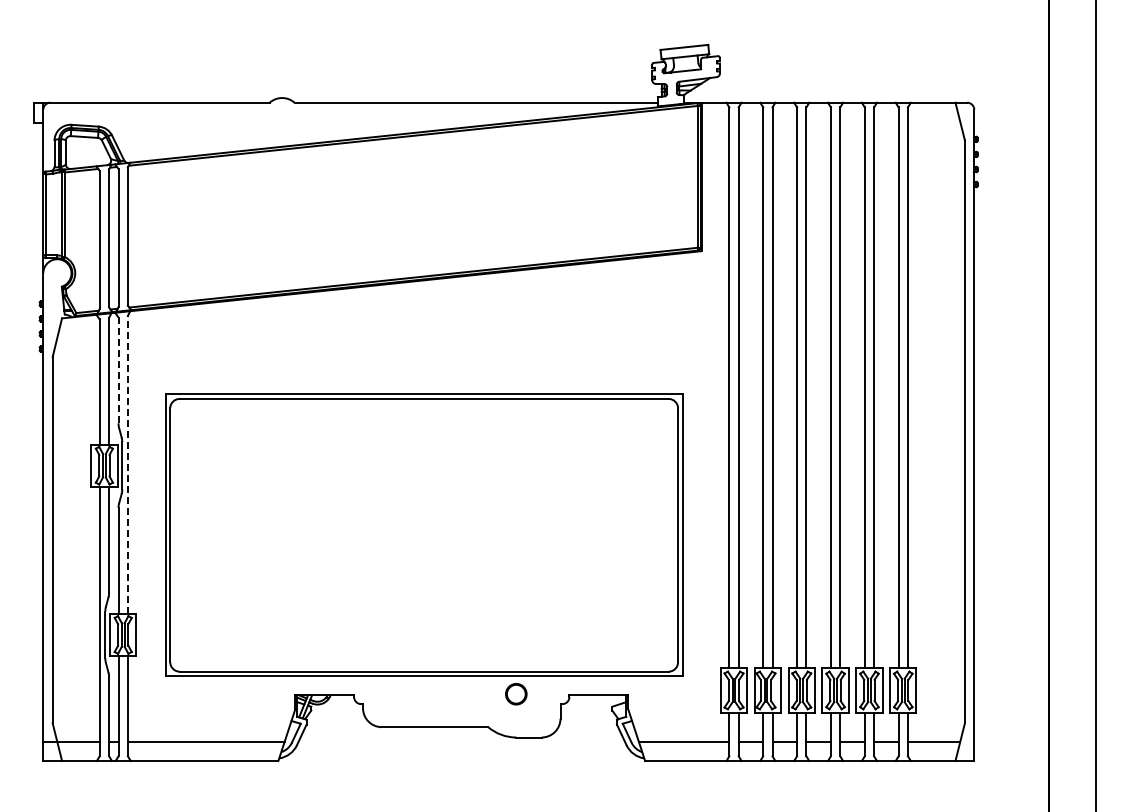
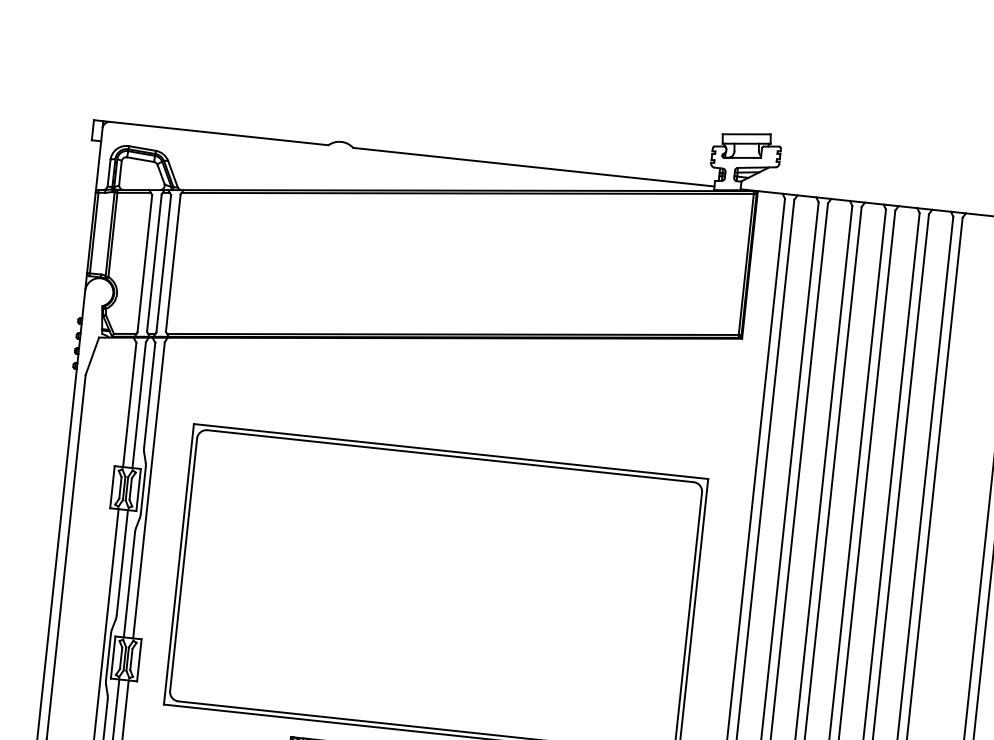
line: (118, 370) -> (149, 395), dashed -> solid
line: (127, 464) -> (148, 489), dashed -> solid

